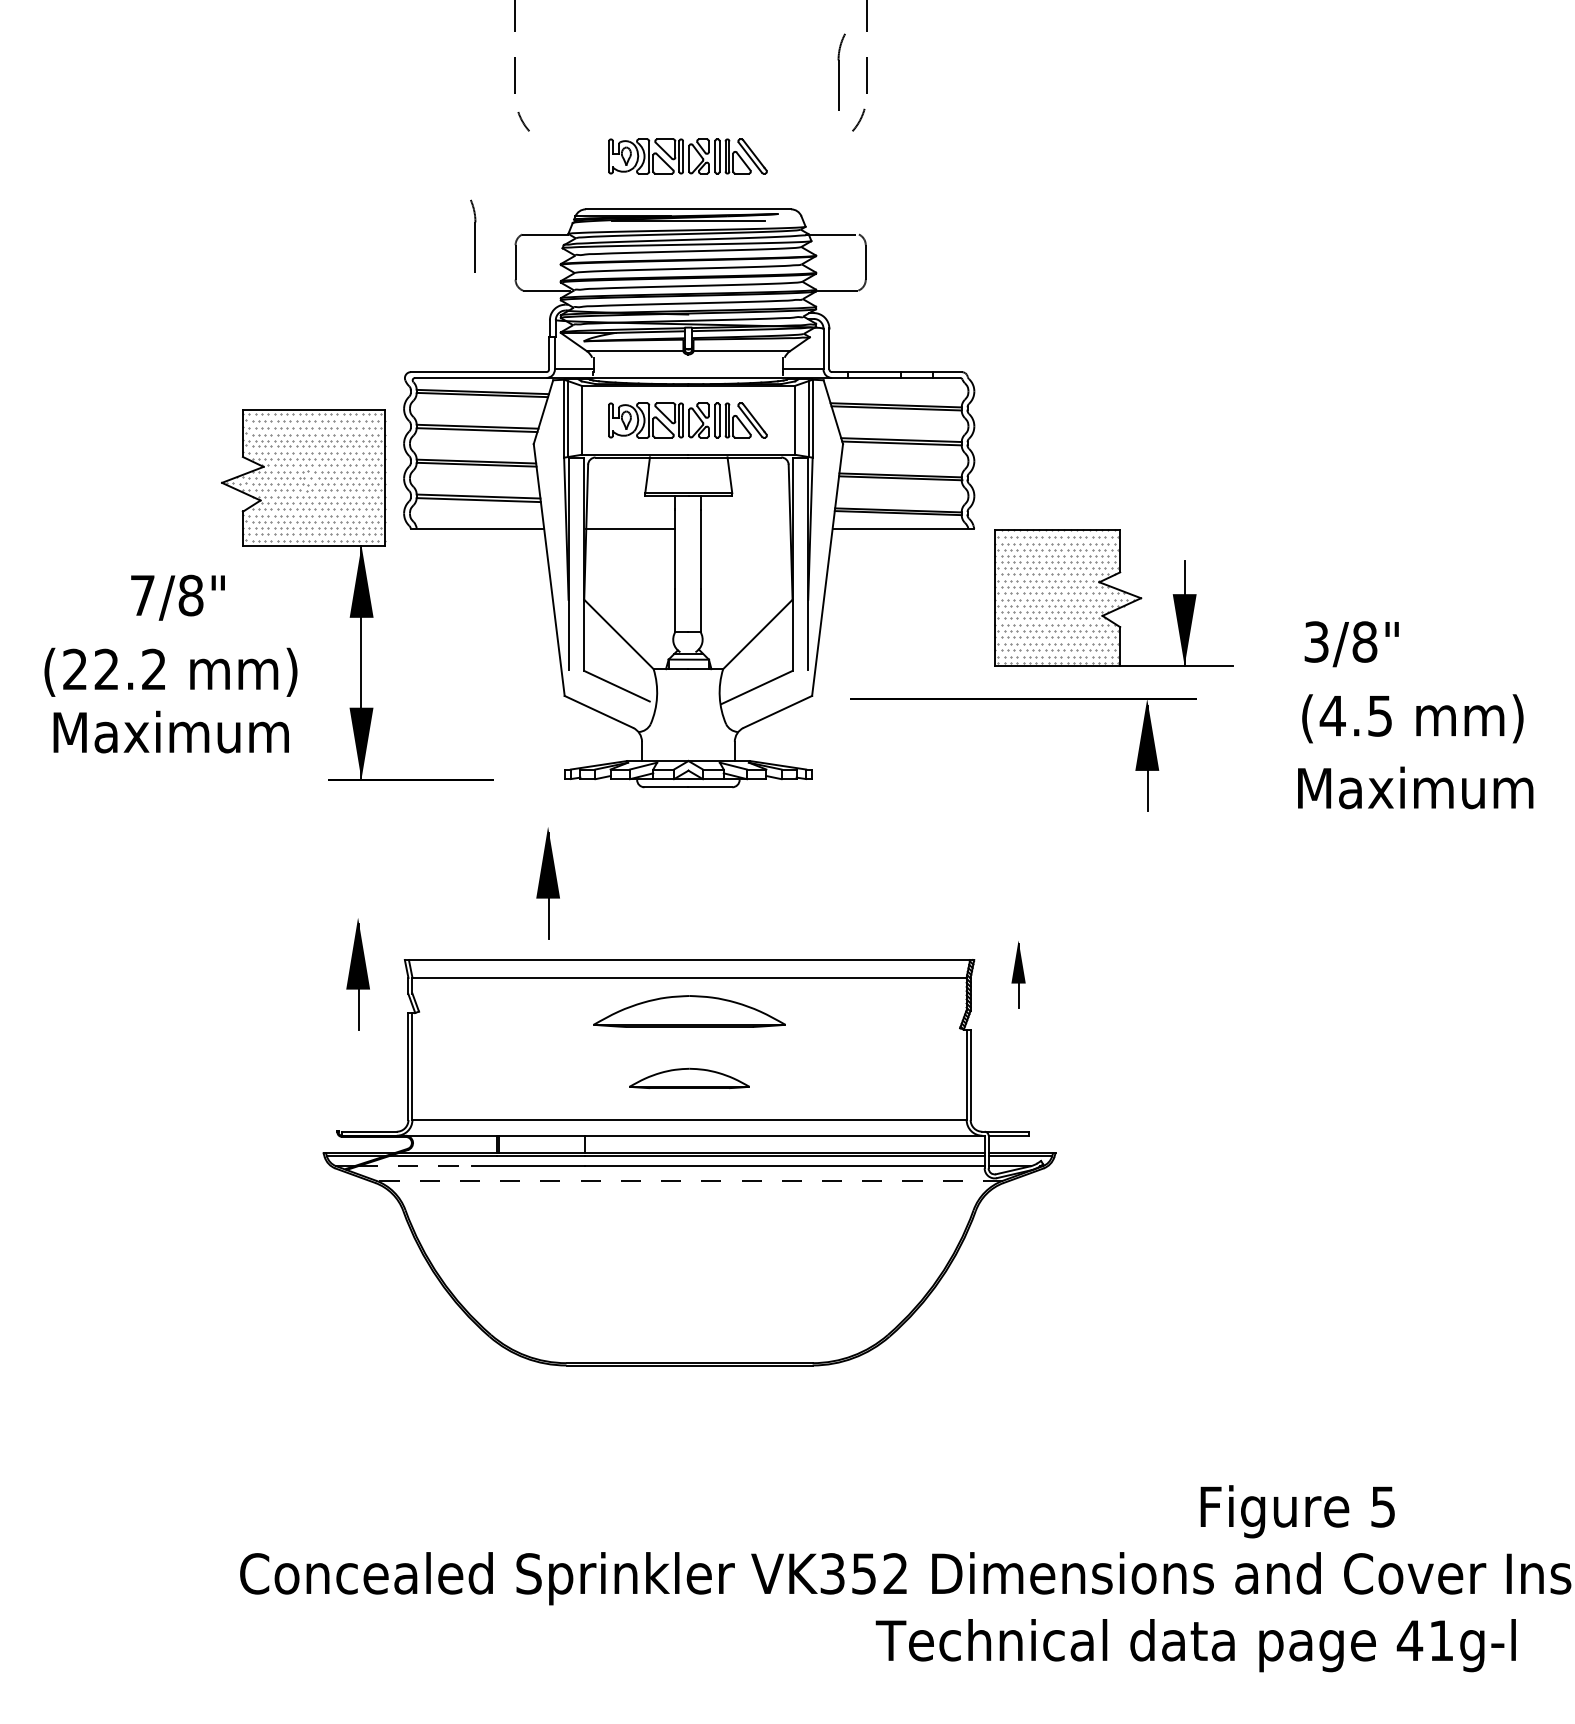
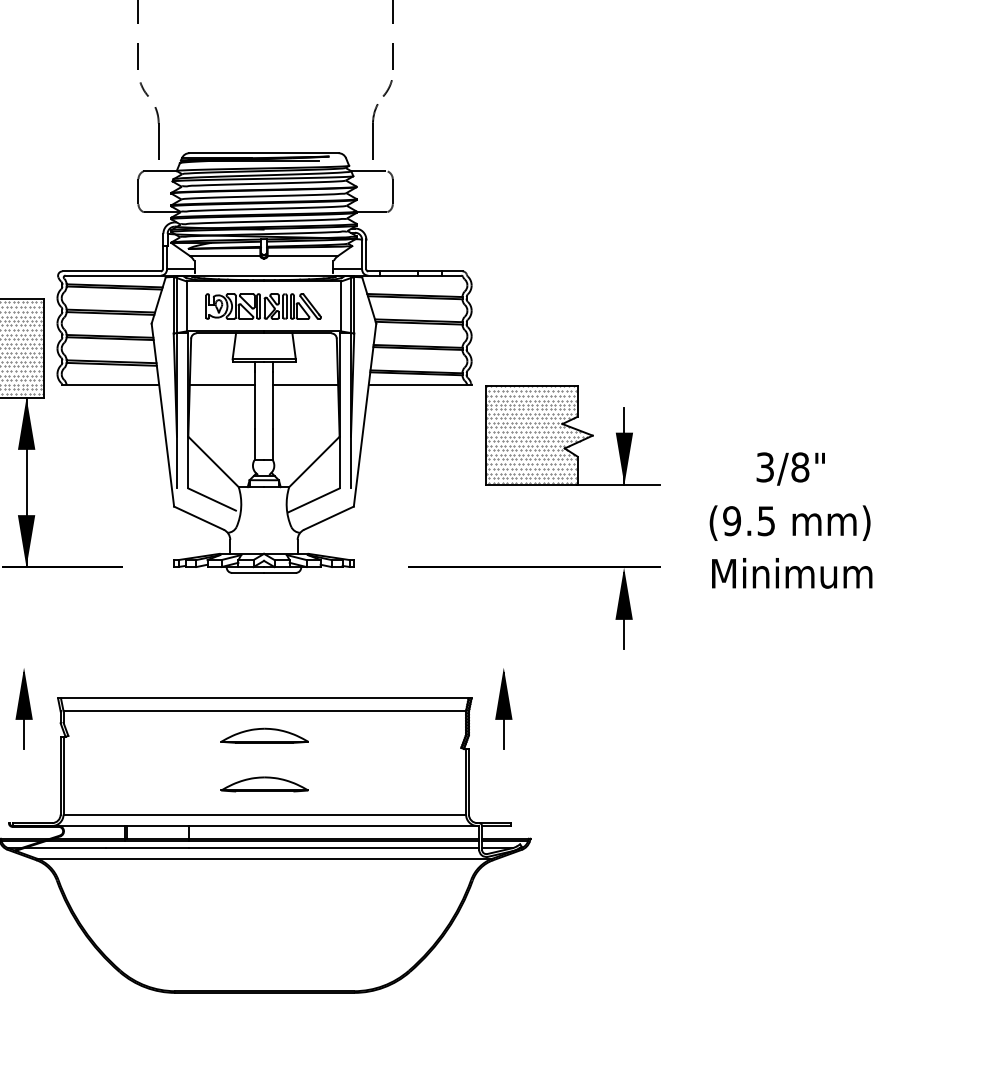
part: (841, 71) -> (375, 131), moved
part: (687, 156) -> (263, 114), removed
part: (473, 235) -> (157, 132), moved
line: (745, 528) -> (305, 384), added
text: (1351, 644) -> (790, 469), moved
part: (1023, 699) -> (534, 568), moved
text: (1332, 715) -> (731, 520), (4.5 -> (9.5
text: (1415, 787) -> (792, 573), Maximum -> Minimum
part: (547, 883) -> (161, 642), removed
part: (1018, 974) -> (503, 708), size x1.67
part: (689, 1011) -> (264, 735), size x0.62
line: (414, 1166) -> (65, 848), dashed -> solid
line: (689, 1180) -> (264, 858), dashed -> solid

